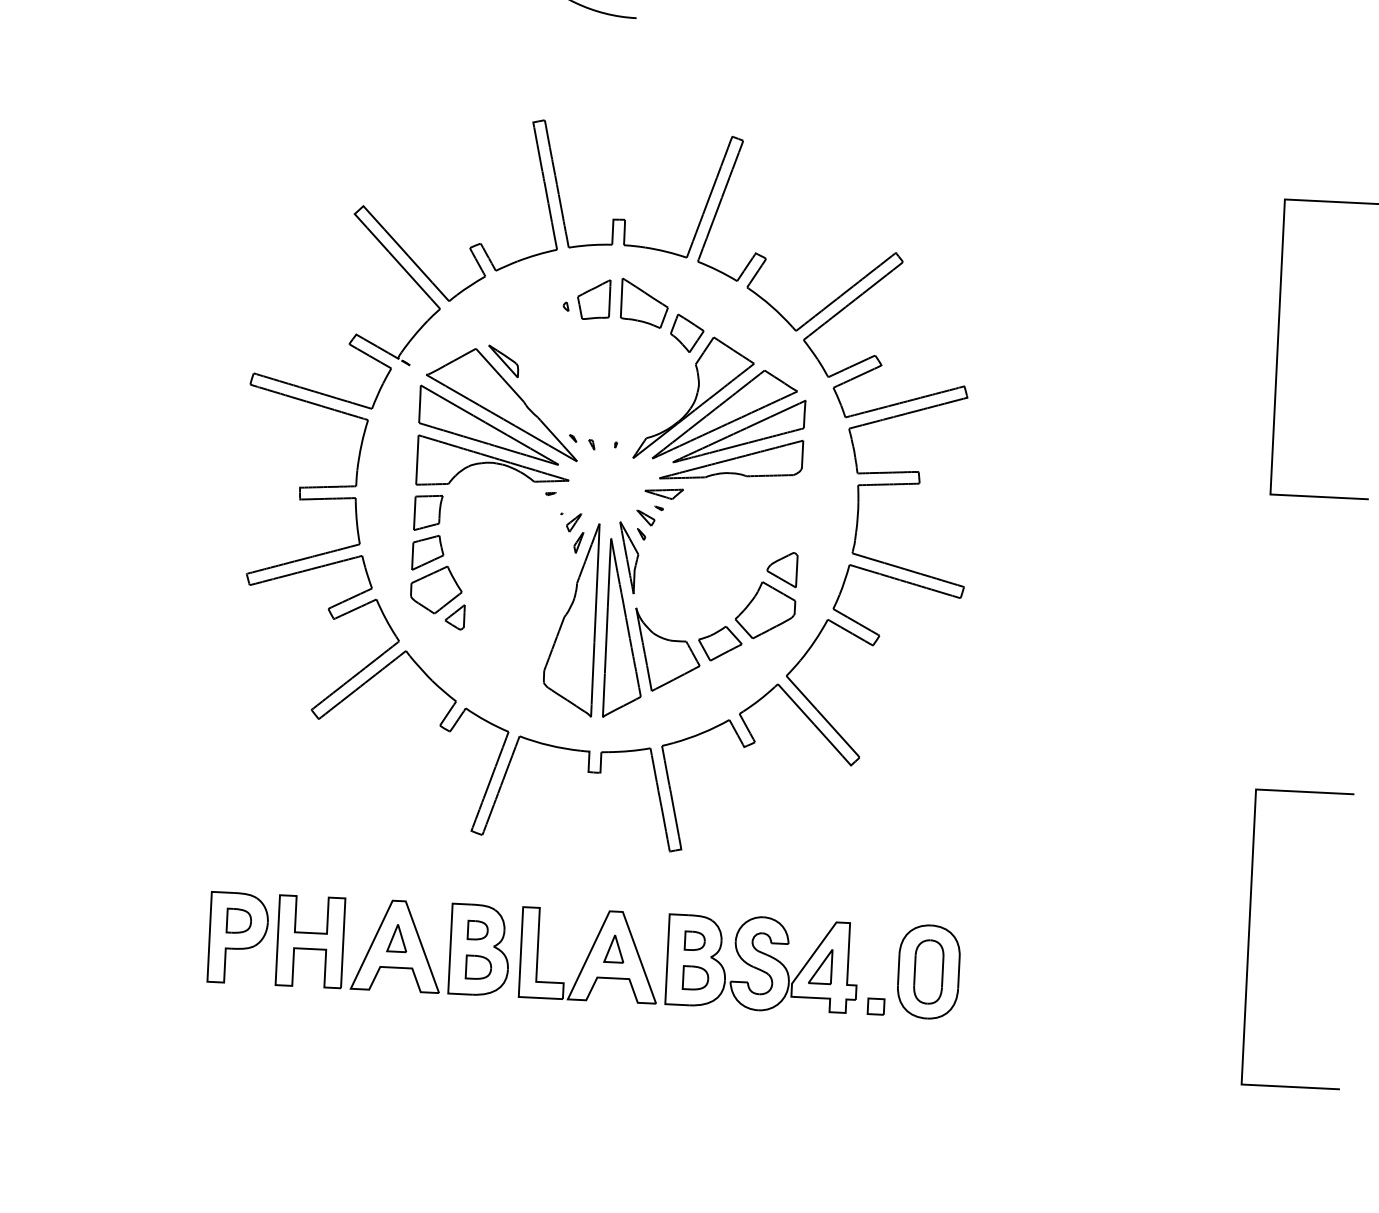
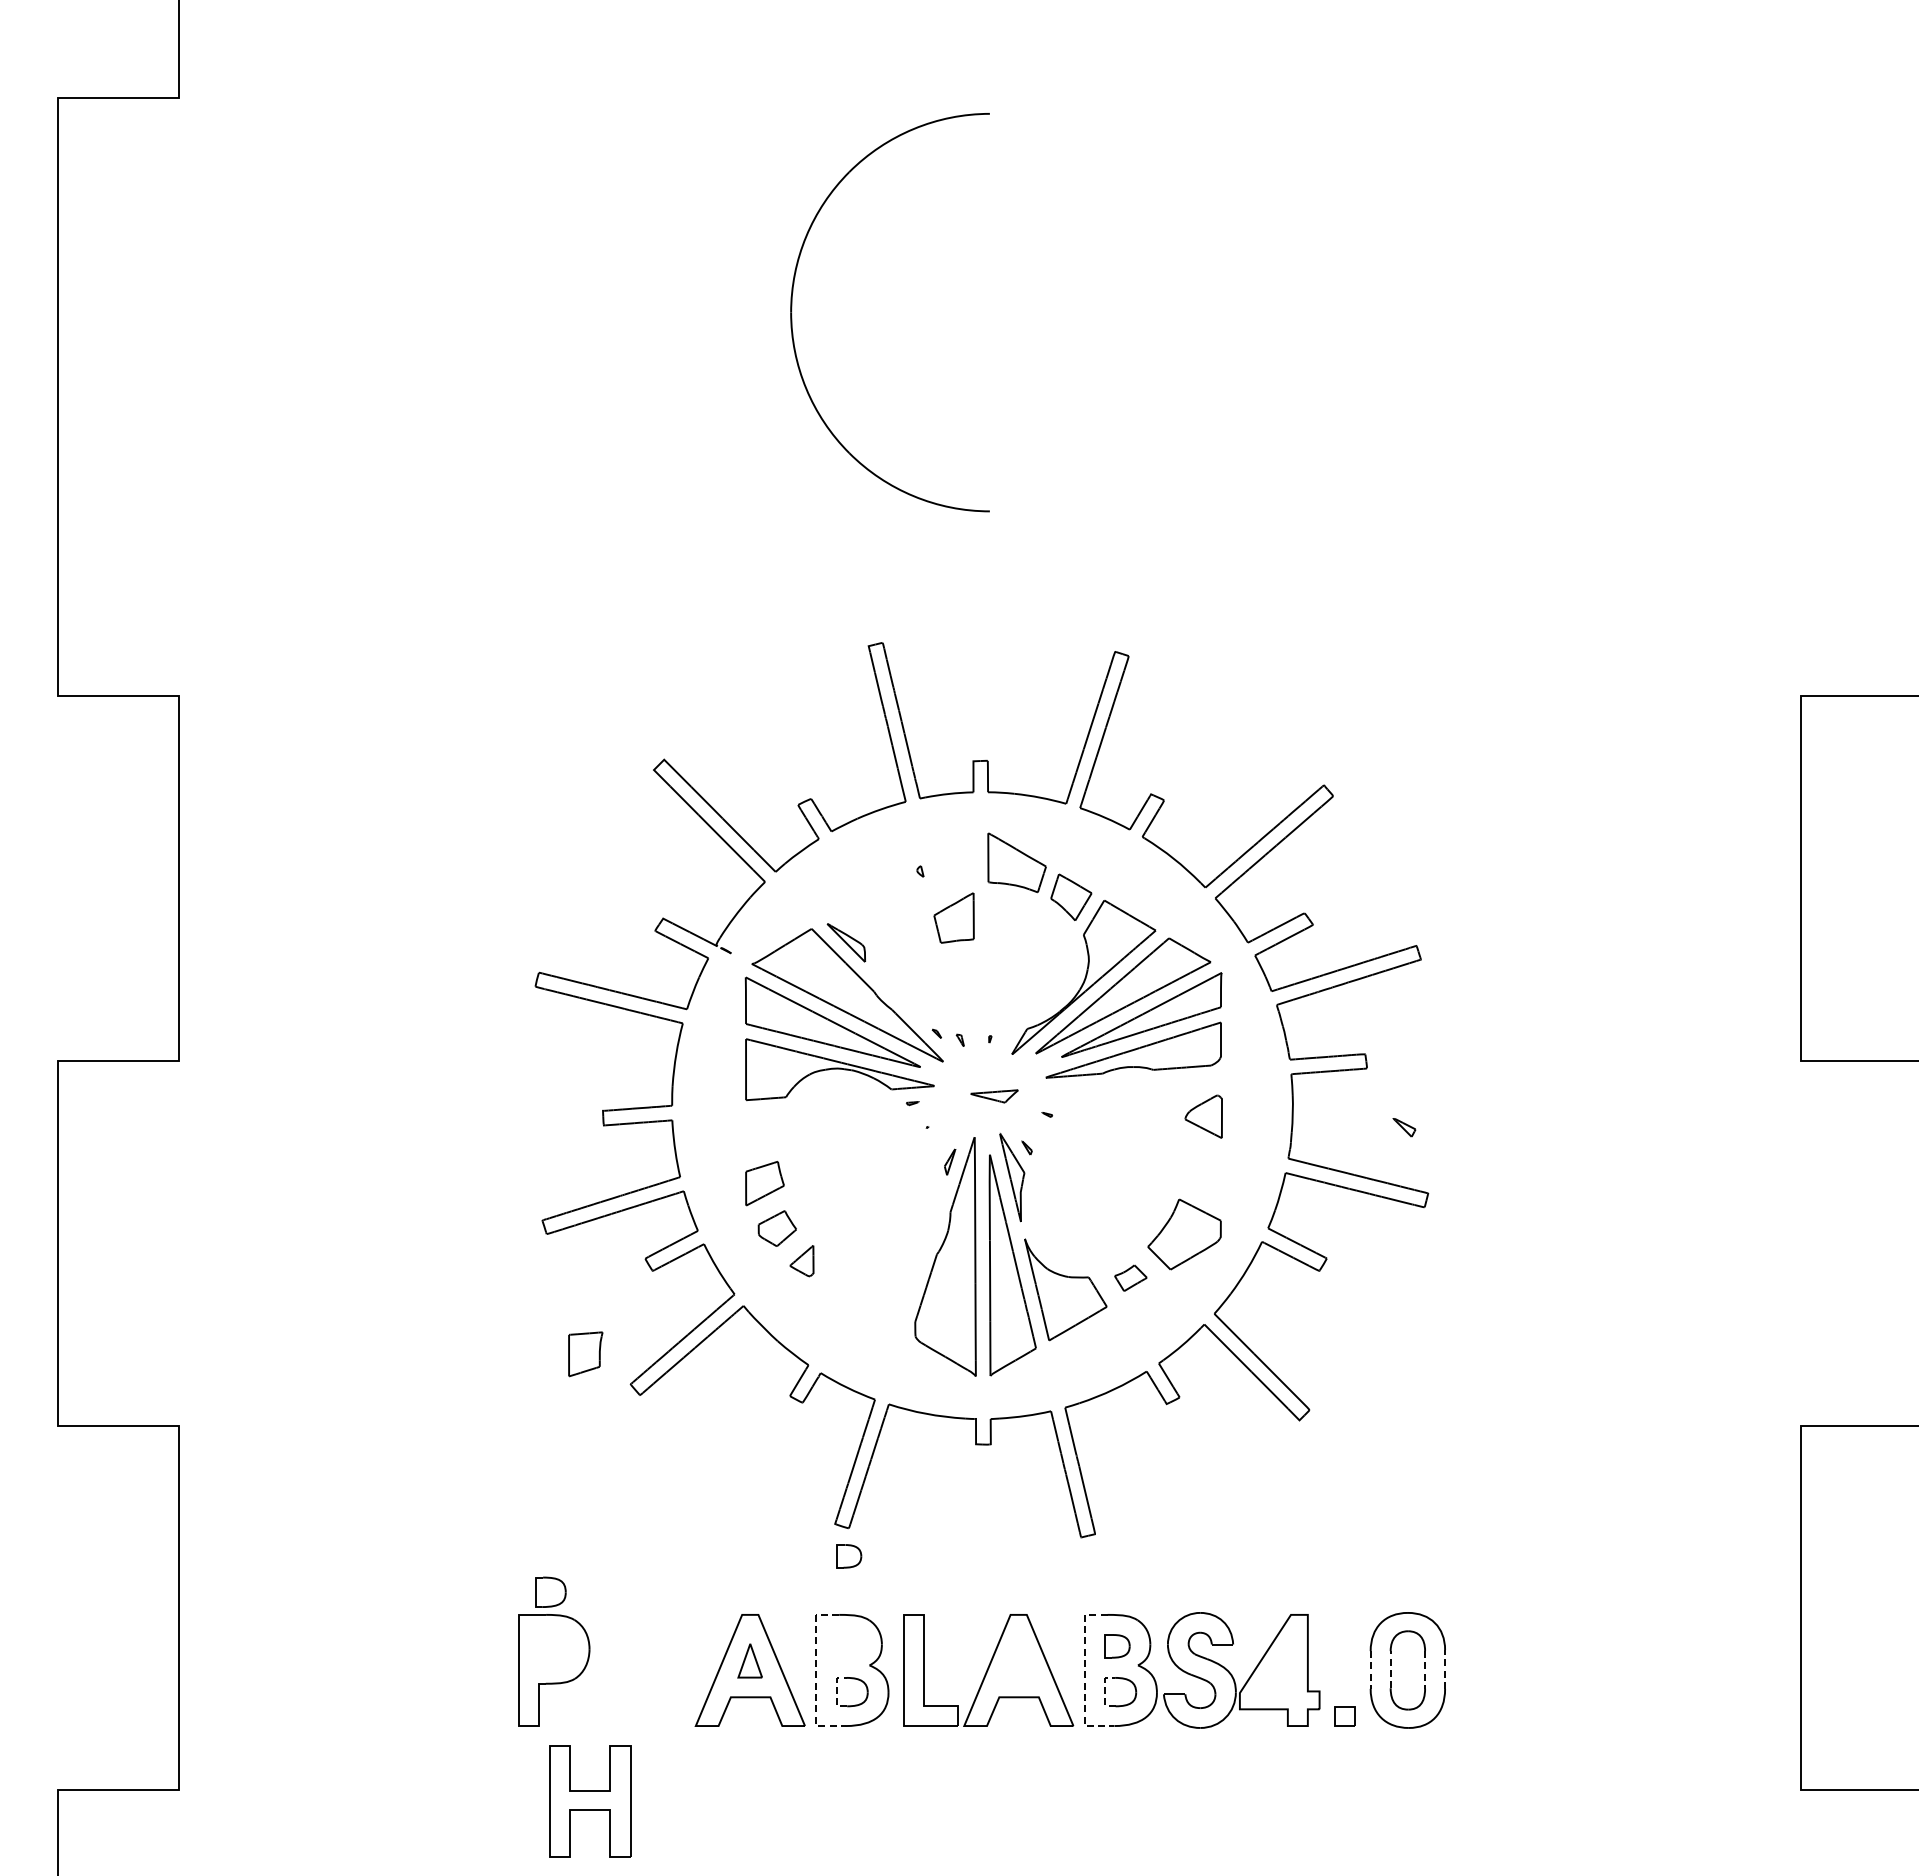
part: (593, 299) -> (953, 917), moved
part: (664, 493) -> (994, 1096), moved
part: (428, 513) -> (585, 1354), moved
part: (645, 518) -> (1404, 1127), moved
part: (573, 522) -> (942, 1137), removed
part: (782, 569) -> (1203, 1116), moved
part: (436, 589) -> (777, 1228), size x0.6
part: (719, 644) -> (1130, 1278), size x0.6
part: (238, 920) -> (550, 1591), moved
part: (478, 930) -> (849, 1556), moved
part: (310, 941) -> (590, 1801), moved
part: (614, 948) -> (1018, 1660), removed
line: (450, 951) -> (816, 1674), solid -> dashed
line: (667, 962) -> (1084, 1674), solid -> dashed
part: (820, 966) -> (1273, 1670), removed
line: (465, 967) -> (836, 1692), solid -> dashed
line: (898, 970) -> (1370, 1670), solid -> dashed
line: (914, 970) -> (1390, 1669), solid -> dashed
line: (943, 971) -> (1425, 1669), solid -> dashed
line: (959, 971) -> (1445, 1668), solid -> dashed
line: (683, 977) -> (1105, 1692), solid -> dashed

